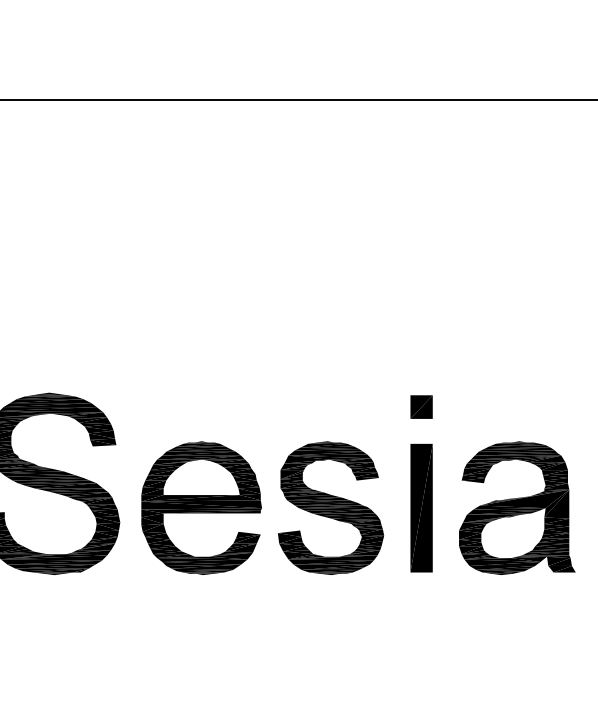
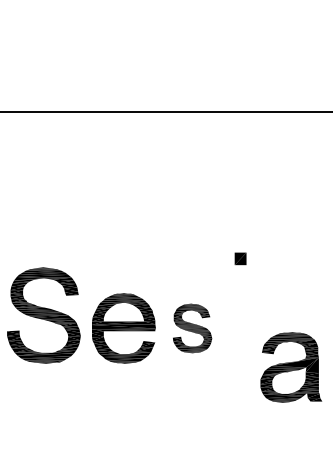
part: (421, 406) -> (240, 258), moved
part: (330, 508) -> (192, 328), size x0.7
part: (421, 508) -> (240, 328), removed
part: (517, 508) -> (291, 367), moved

